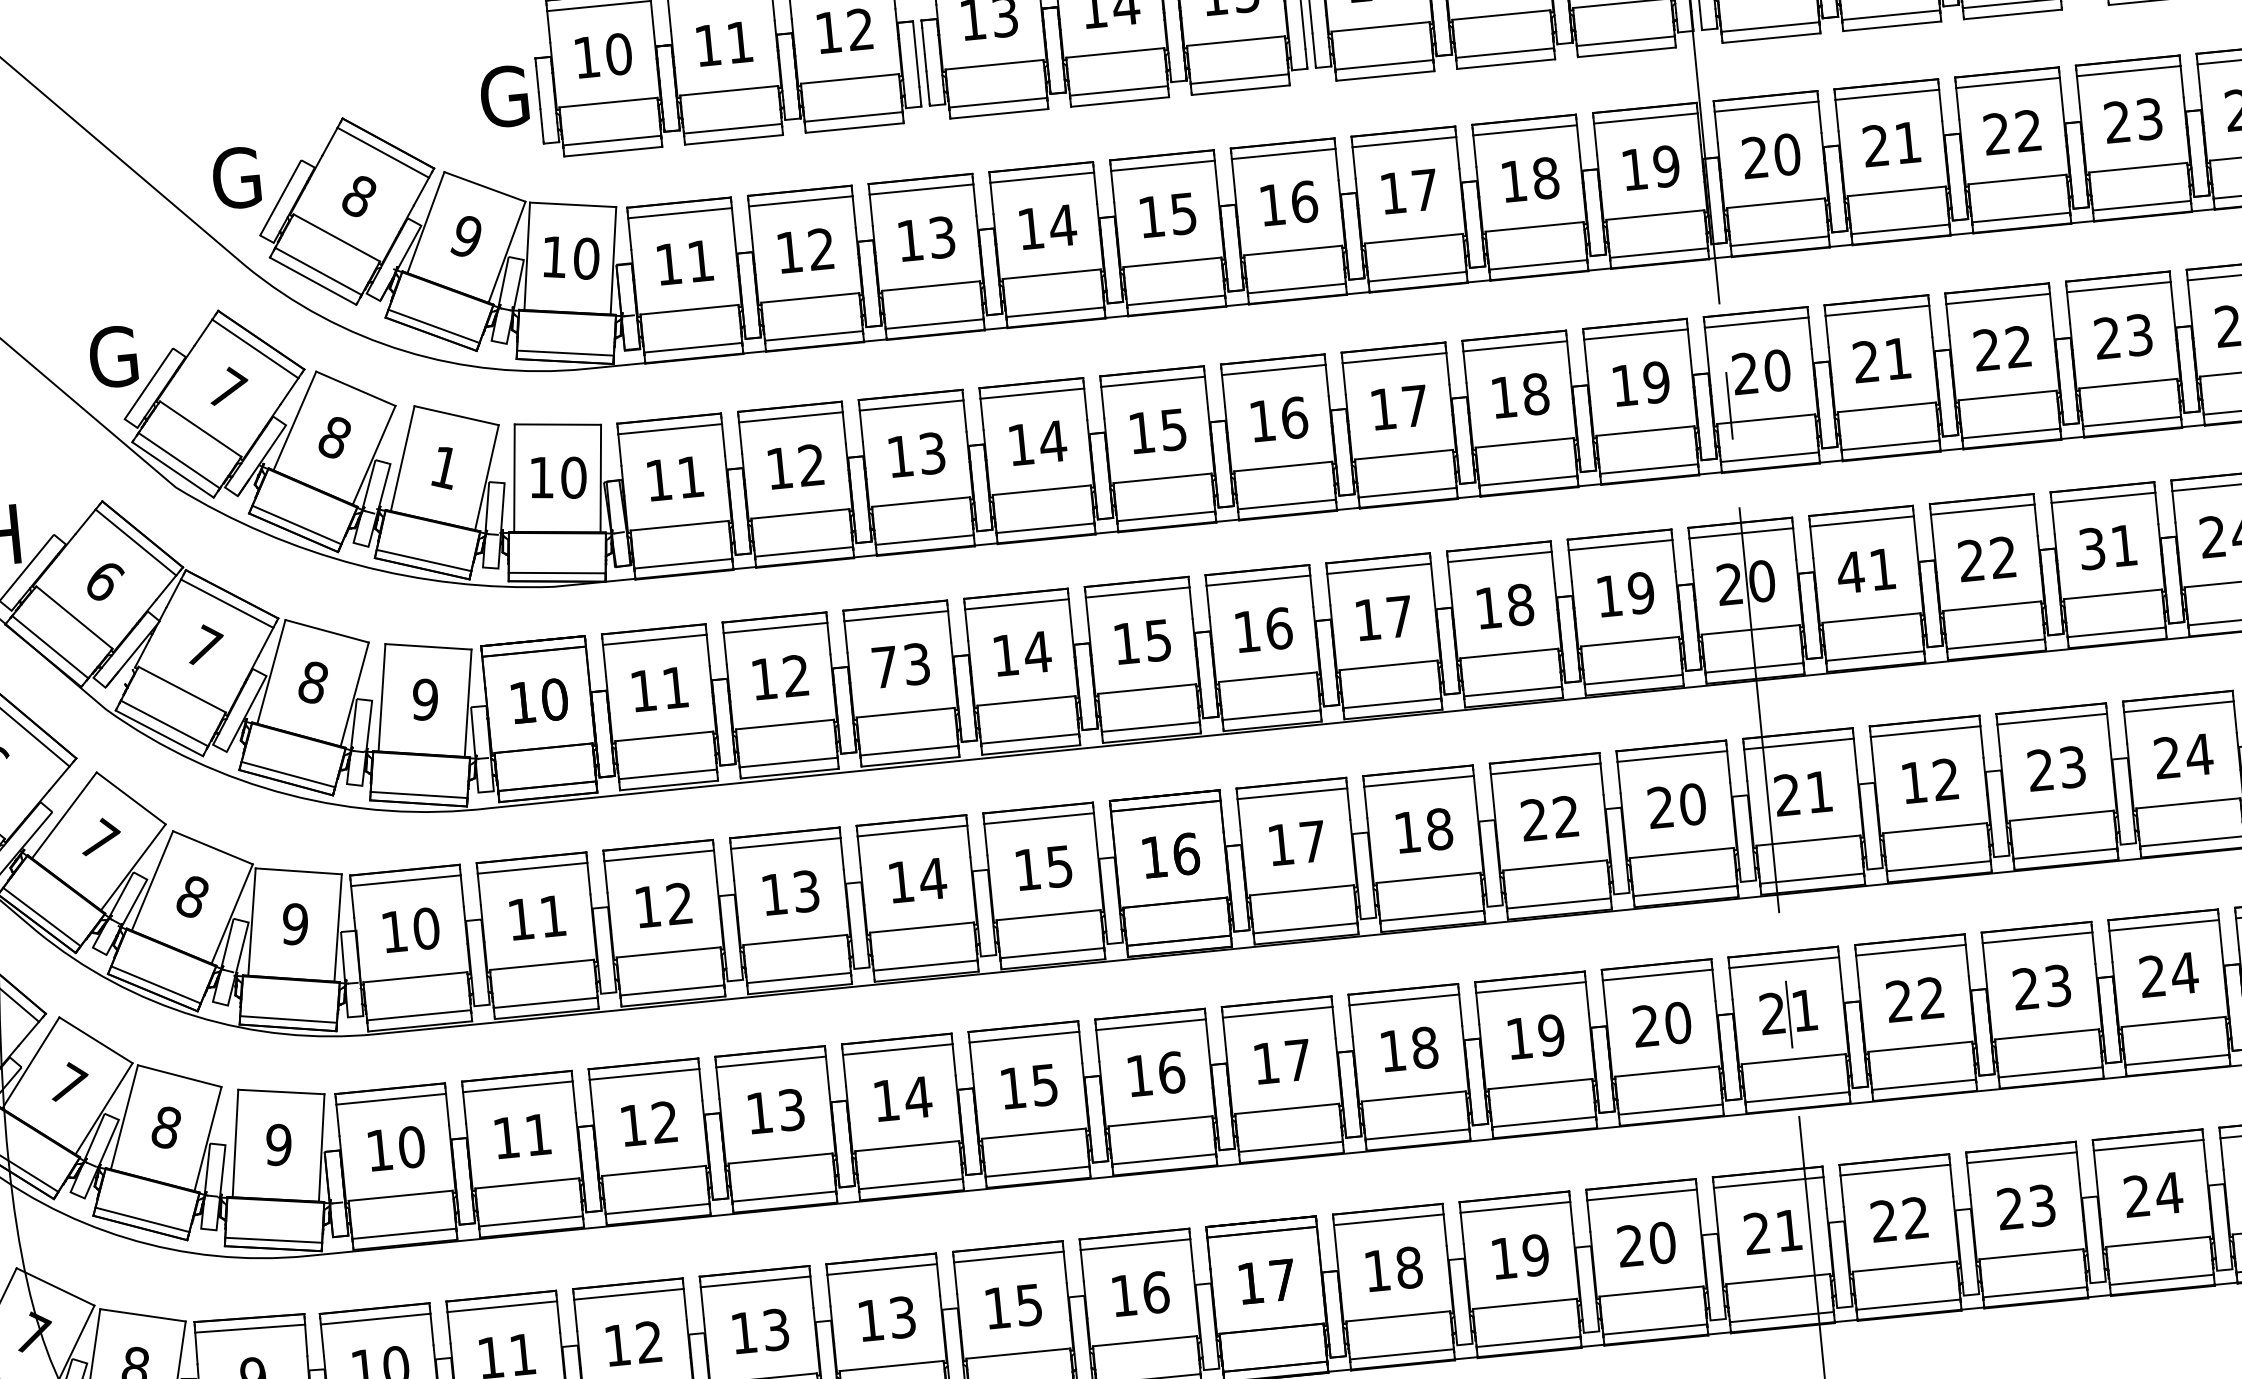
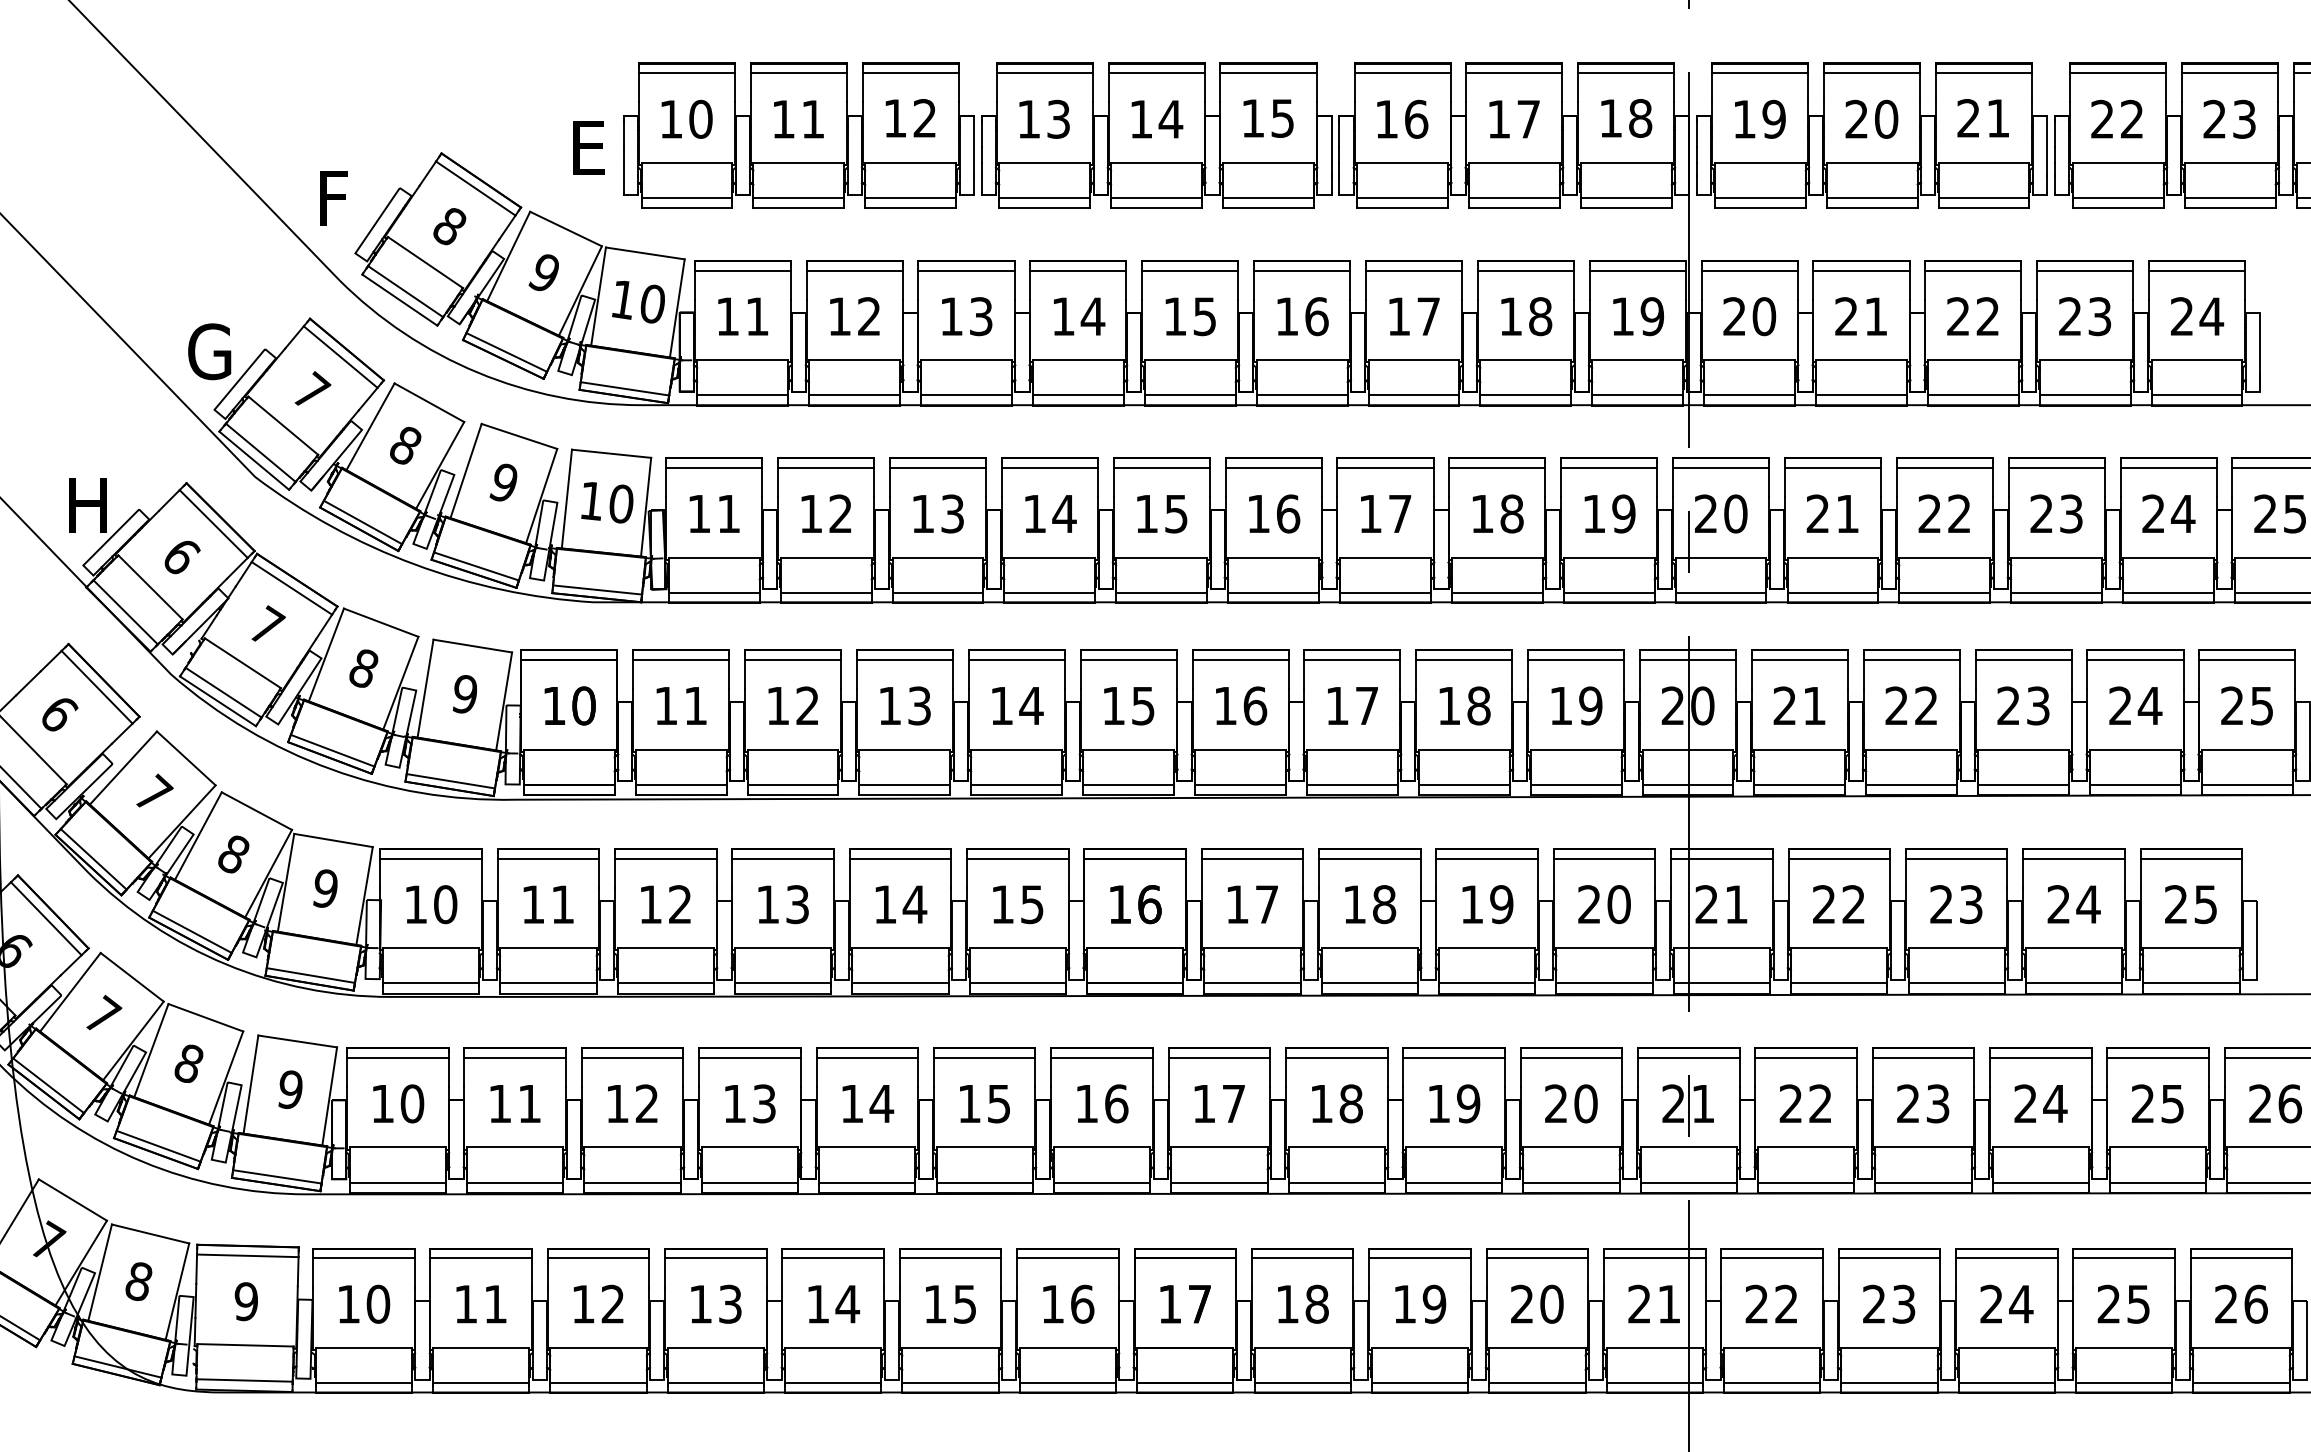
text: (503, 96) -> (591, 147), G -> E
text: (236, 178) -> (338, 198), G -> F
text: (444, 468) -> (503, 483), 1 -> 9
text: (2108, 546) -> (2023, 705), 31 -> 23
text: (1850, 572) -> (1784, 705), 41 -> 21
text: (884, 666) -> (889, 705), 73 -> 13
text: (1913, 782) -> (1823, 904), 12 -> 22
text: (1550, 818) -> (1487, 904), 22 -> 19
text: (902, 1316) -> (847, 1303), 13 -> 14

